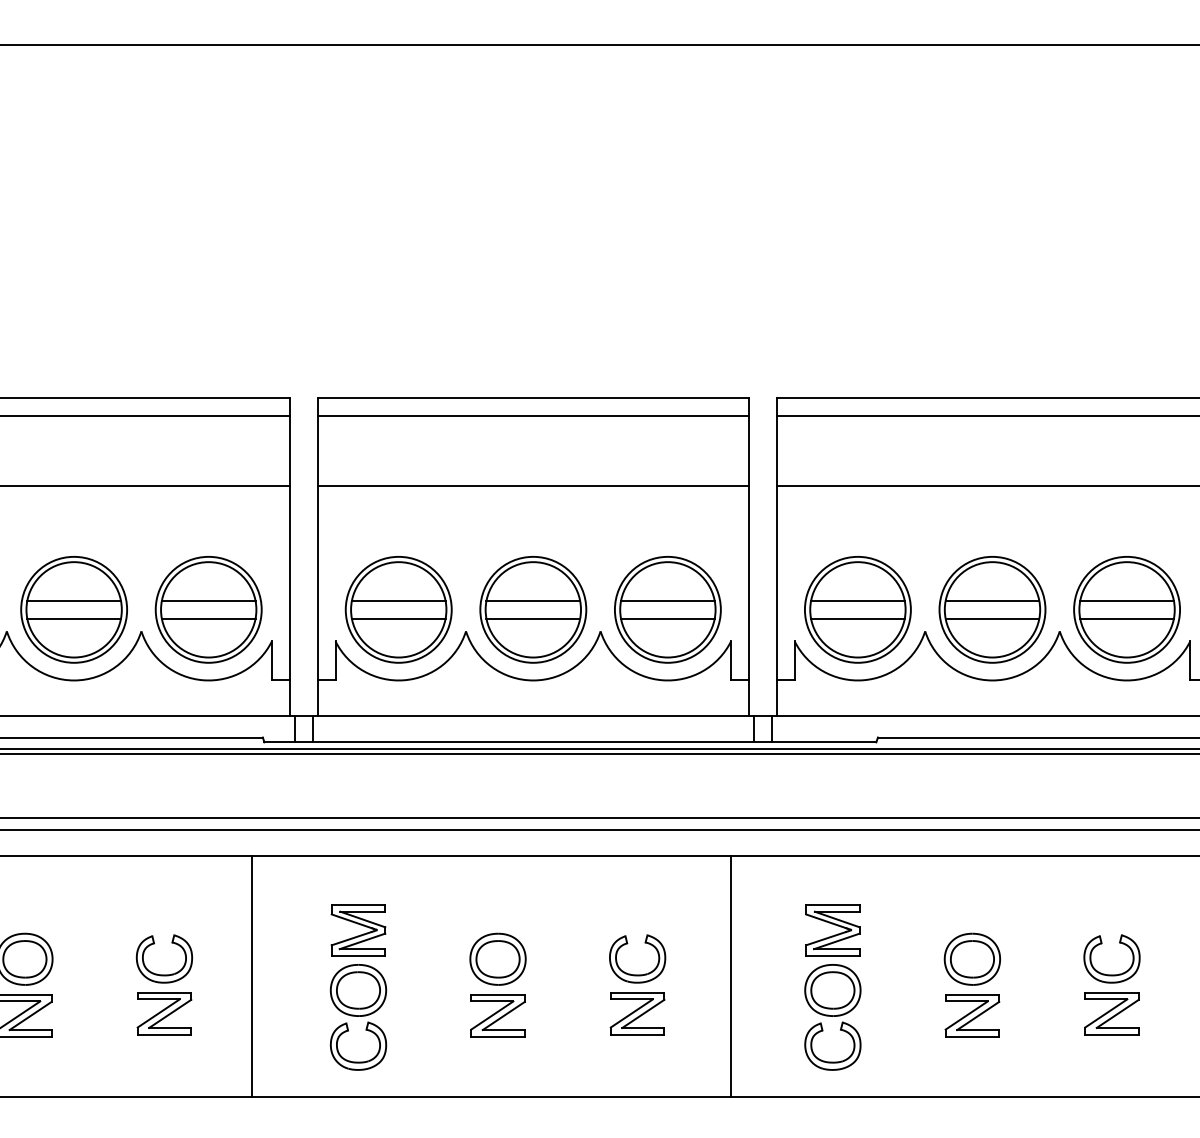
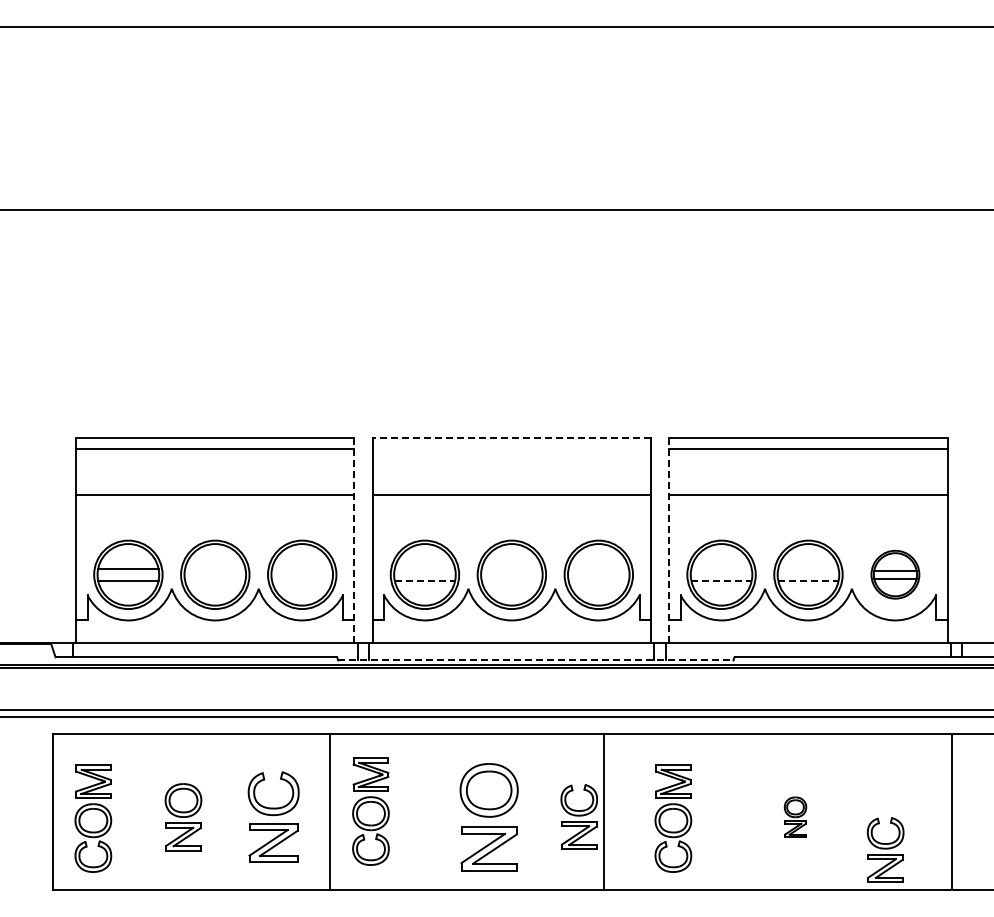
line: (532, 397) -> (511, 437), solid -> dashed
line: (532, 415) -> (511, 449), removed
line: (289, 556) -> (354, 540), solid -> dashed
line: (777, 556) -> (669, 540), solid -> dashed
line: (74, 601) -> (215, 569), removed
line: (207, 601) -> (301, 569), removed
line: (398, 601) -> (424, 569), removed
line: (532, 601) -> (511, 569), removed
line: (667, 601) -> (598, 569), removed
line: (857, 601) -> (721, 569), removed
line: (992, 601) -> (808, 569), removed
part: (1127, 609) -> (895, 574), size x0.7
line: (74, 618) -> (215, 580), removed
line: (207, 618) -> (301, 580), removed
line: (399, 618) -> (425, 580), solid -> dashed
line: (532, 618) -> (511, 580), removed
line: (667, 618) -> (598, 580), removed
line: (859, 618) -> (722, 580), solid -> dashed
line: (992, 618) -> (808, 580), solid -> dashed
line: (569, 742) -> (535, 660), solid -> dashed
line: (730, 976) -> (603, 811), moved
part: (164, 983) -> (273, 816), size x1.4
part: (1111, 983) -> (885, 849), moved
part: (497, 985) -> (488, 817), size x1.6
part: (972, 985) -> (795, 817), size x0.6
part: (357, 987) -> (370, 811), moved
part: (833, 987) -> (673, 818), moved

